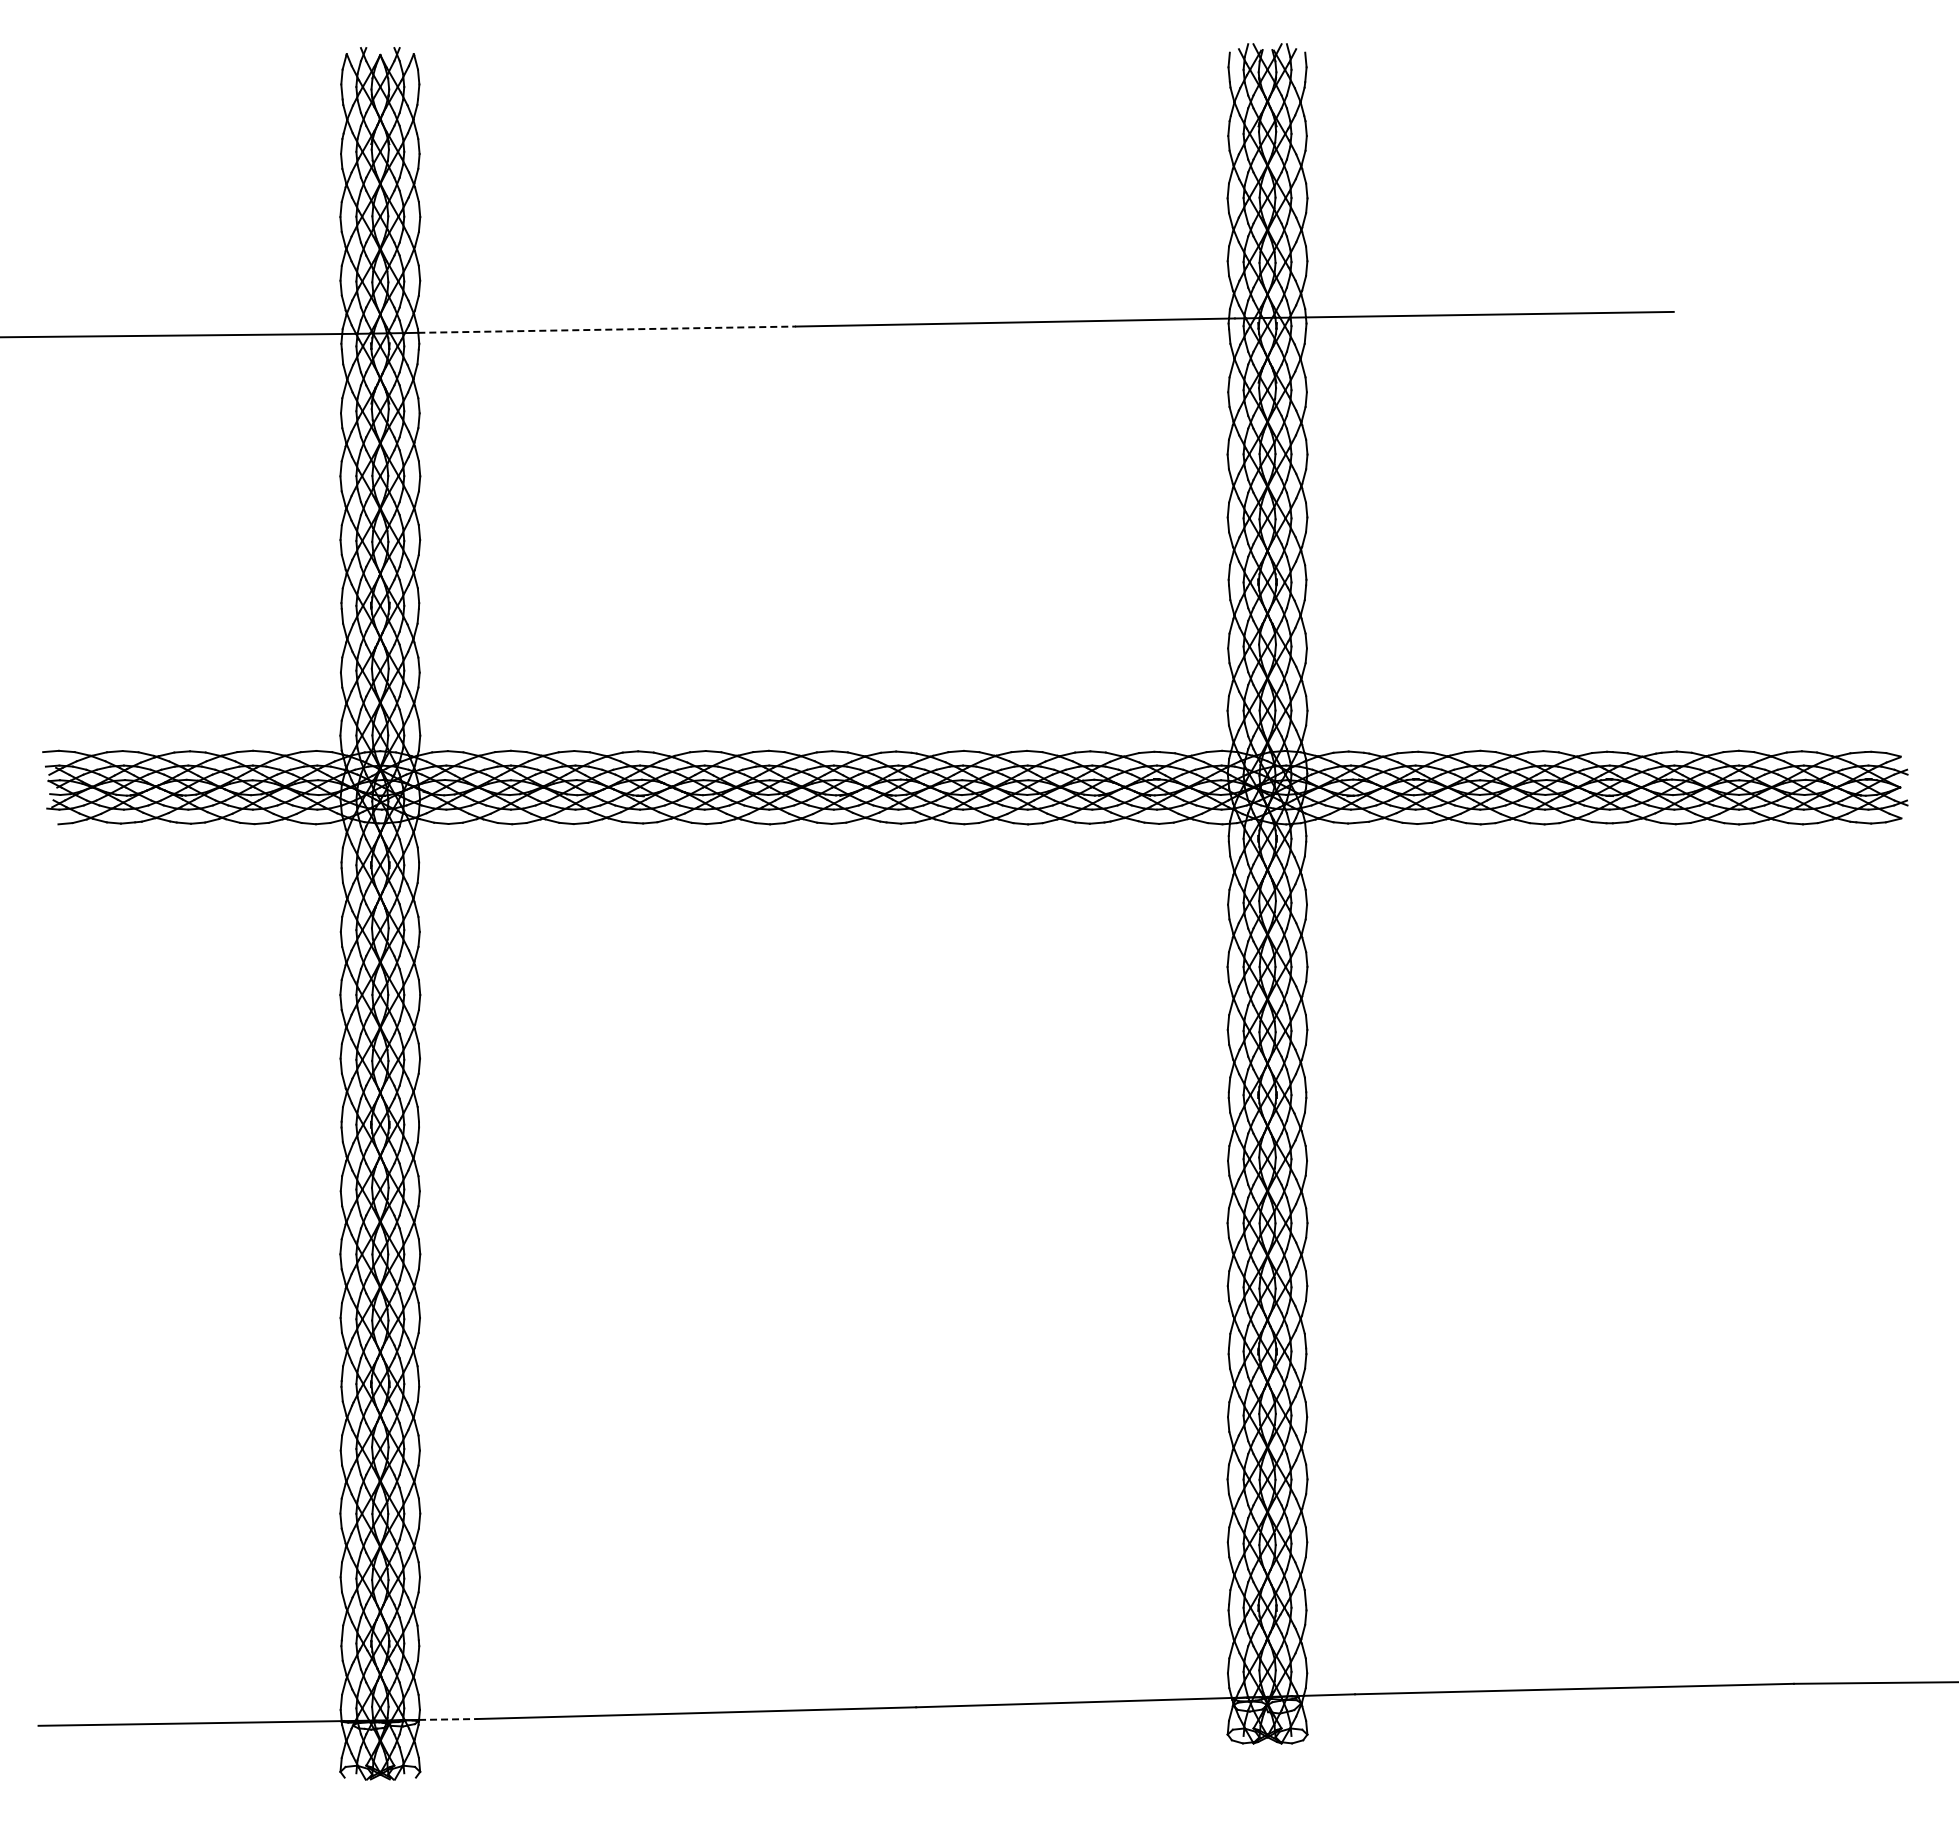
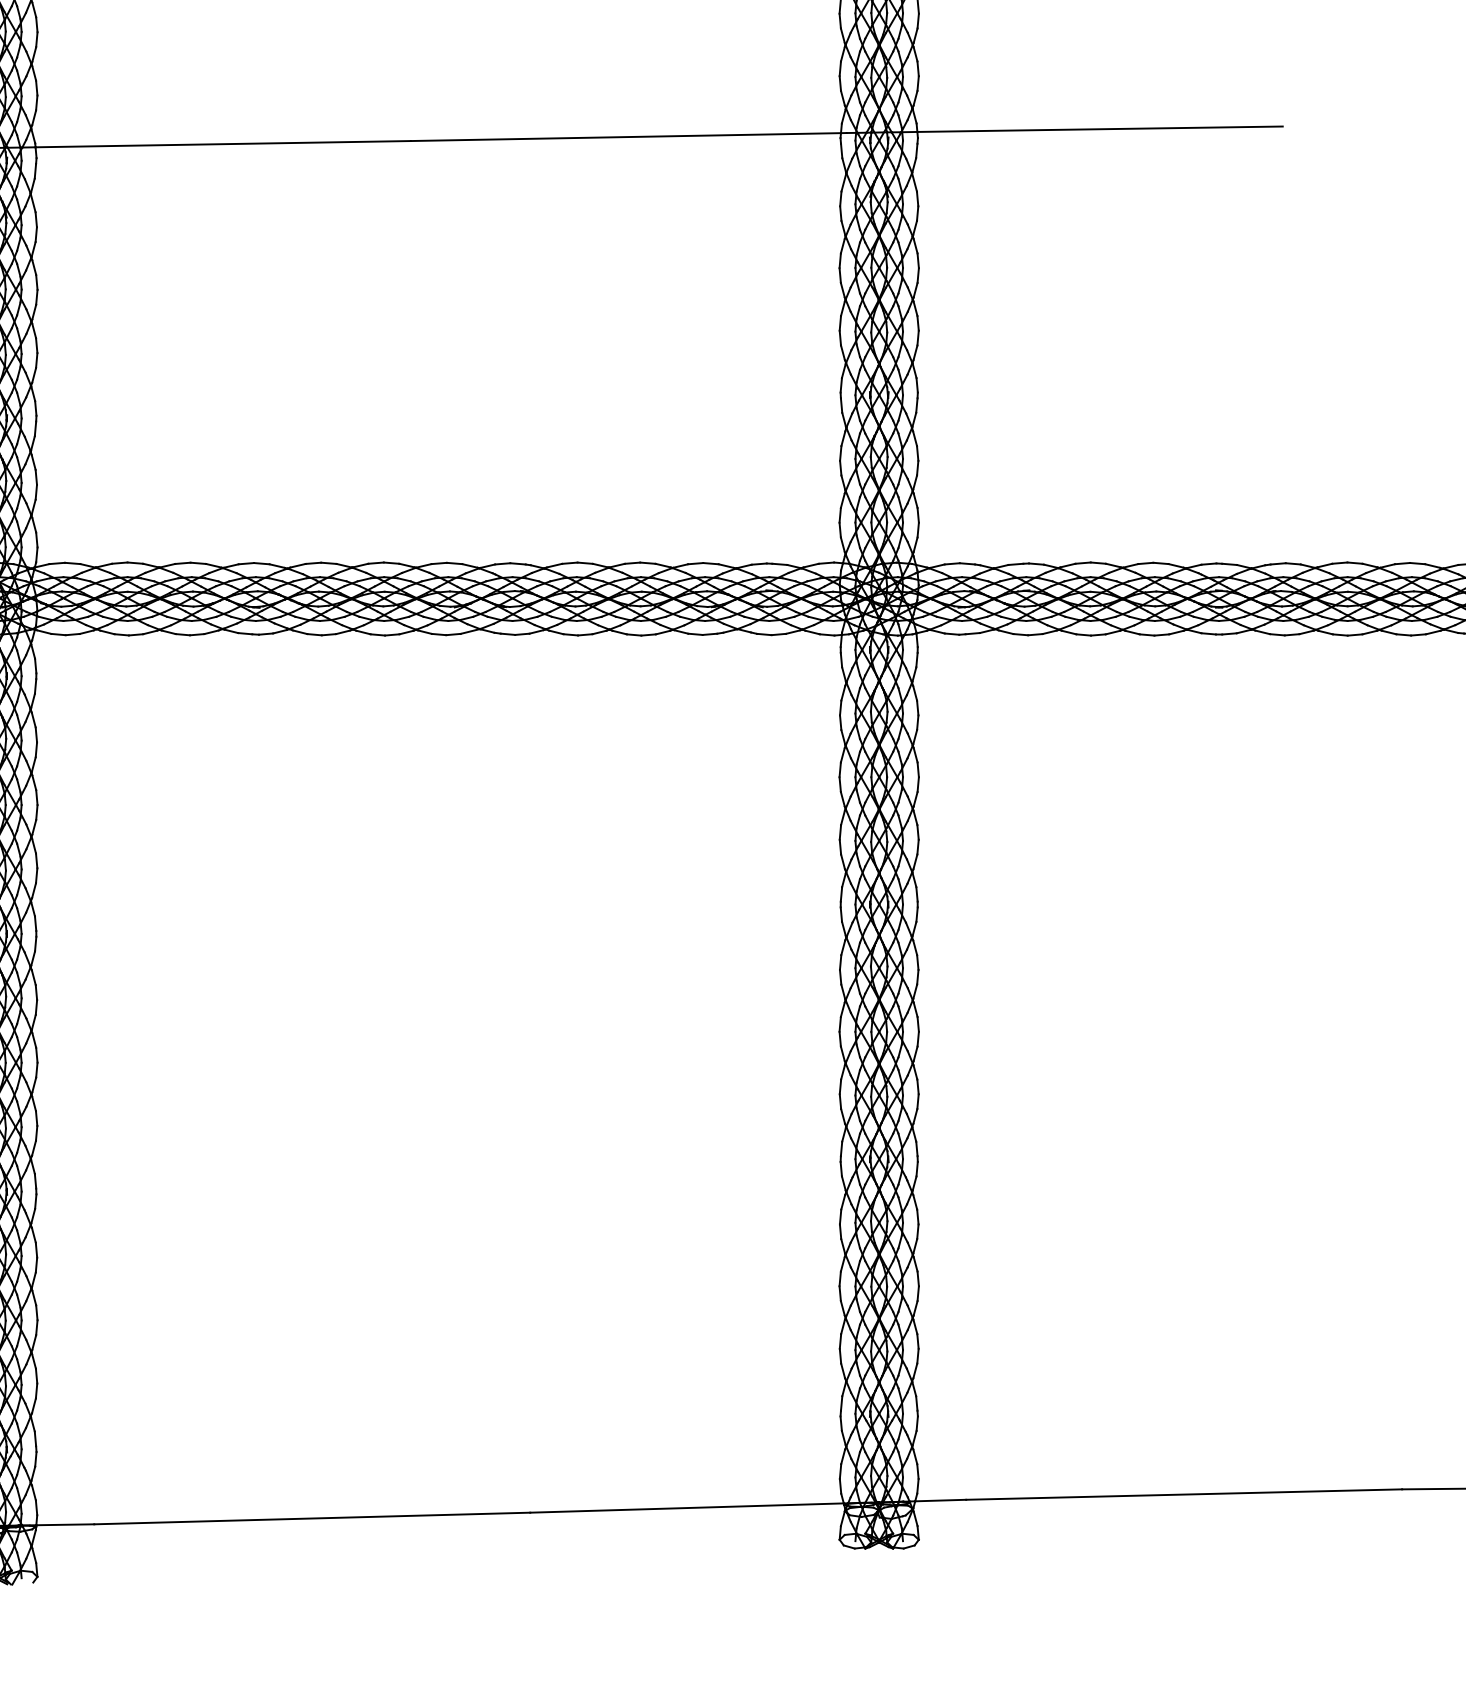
line: (607, 329) -> (223, 143), dashed -> solid
line: (448, 1719) -> (65, 1524), dashed -> solid

